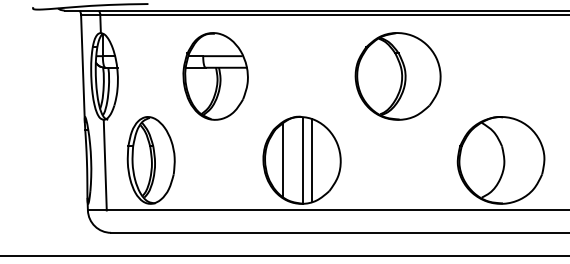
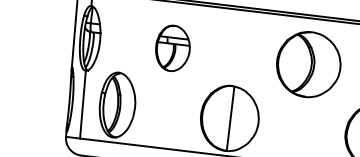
part: (215, 76) -> (172, 48), size x0.7
line: (282, 159) -> (215, 116), removed
line: (311, 160) -> (236, 119), removed

